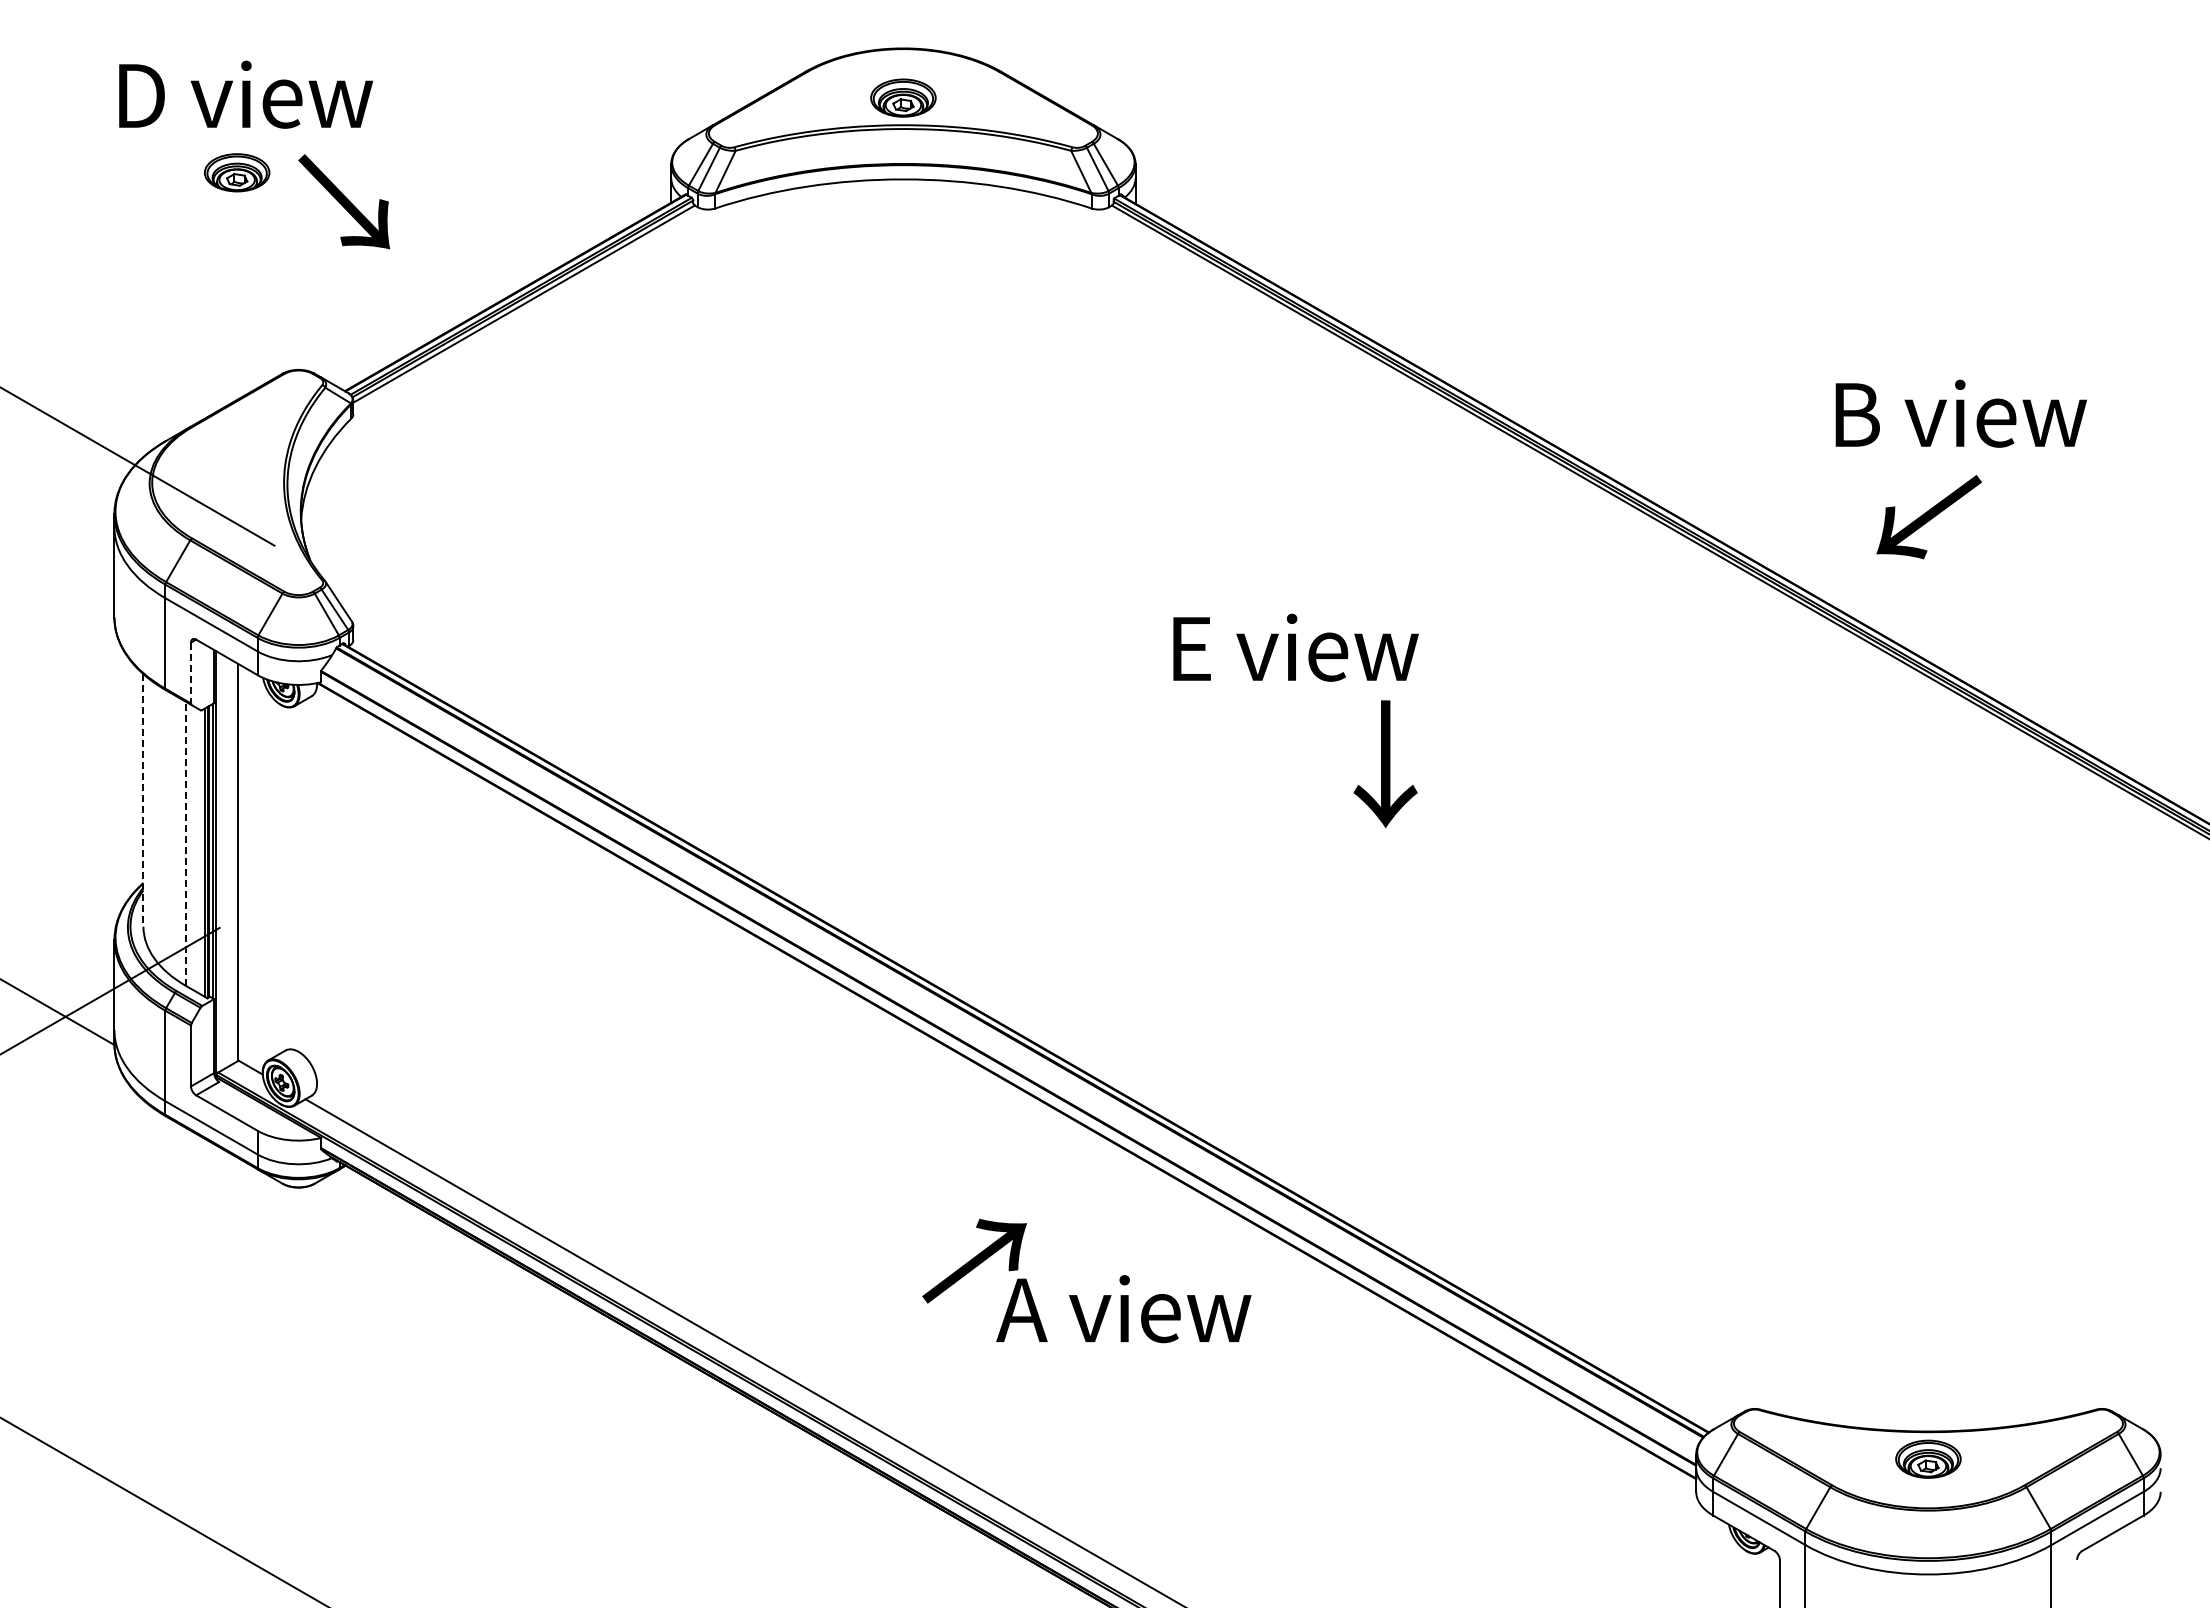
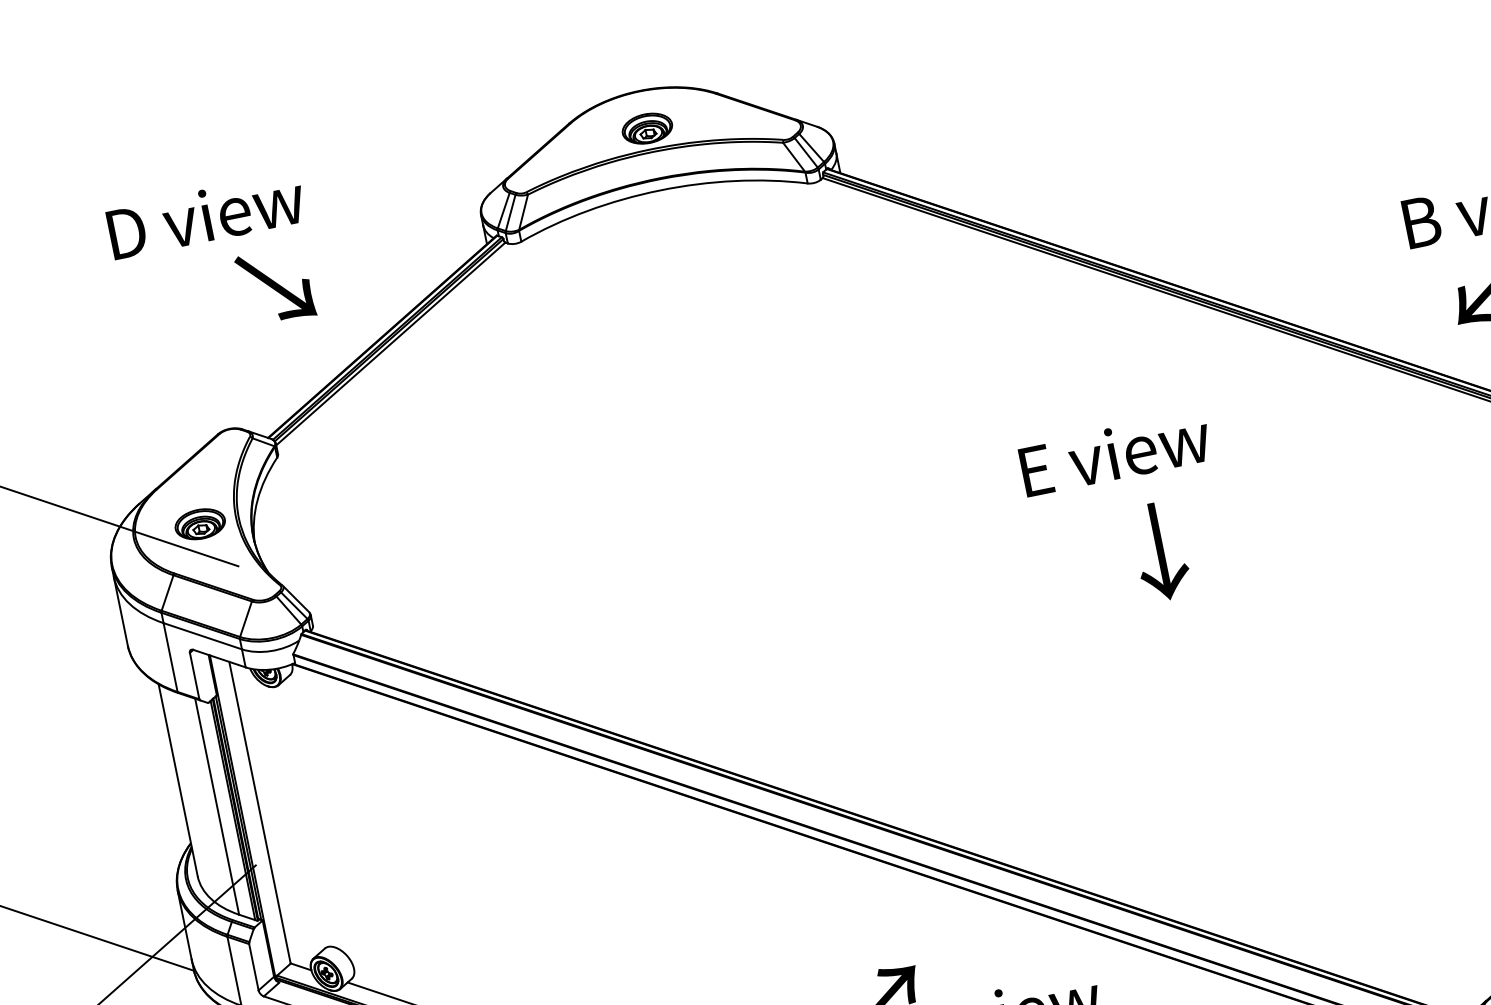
text: (246, 94) -> (206, 215), moved
part: (237, 172) -> (200, 523), moved
text: (343, 201) -> (274, 286), moved
text: (1295, 647) -> (1115, 453), moved
line: (191, 673) -> (195, 676), dashed -> solid
text: (1385, 764) -> (1160, 551), moved
line: (143, 800) -> (178, 780), dashed -> solid
line: (185, 843) -> (216, 806), dashed -> solid

